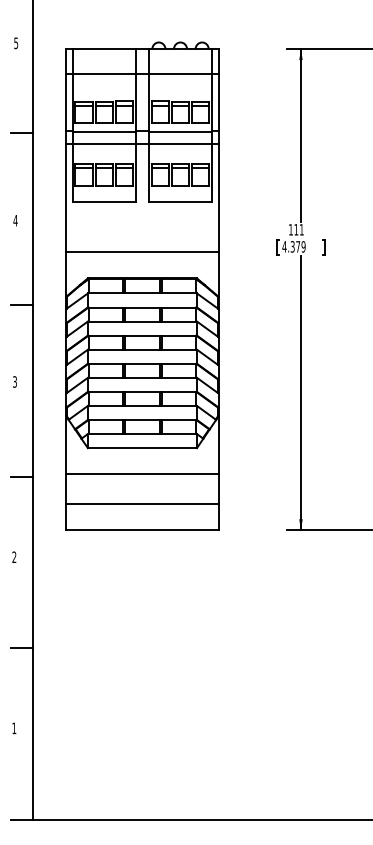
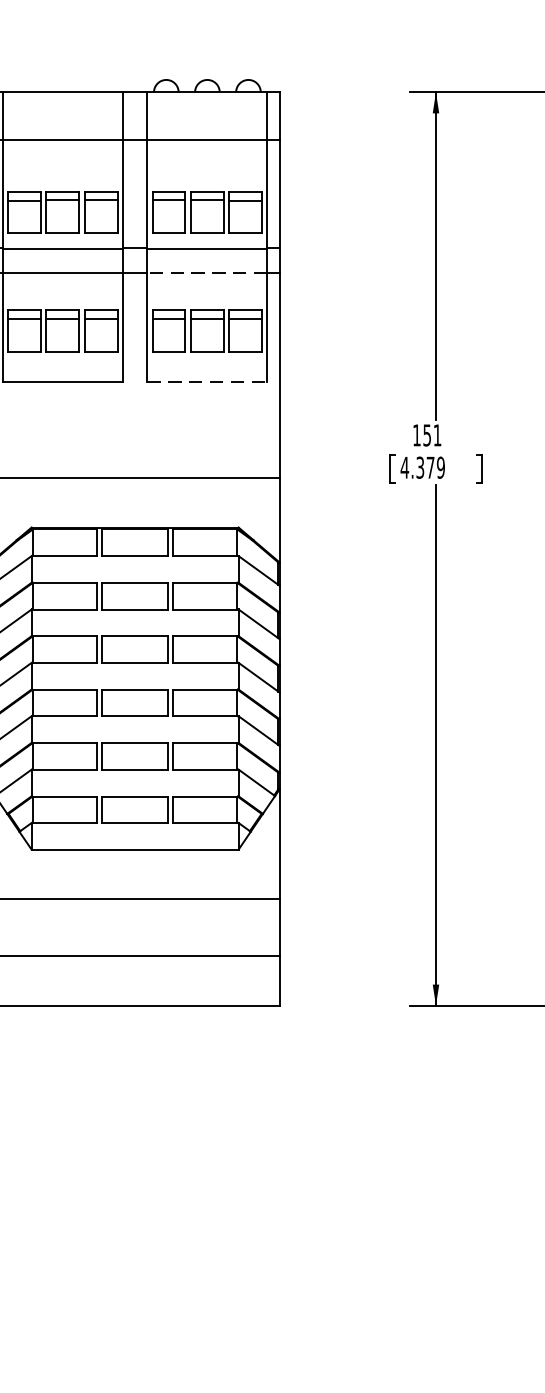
line: (180, 144) -> (207, 273), solid -> dashed
line: (180, 201) -> (207, 381), solid -> dashed
text: (296, 229) -> (427, 434), 111 -> 151

